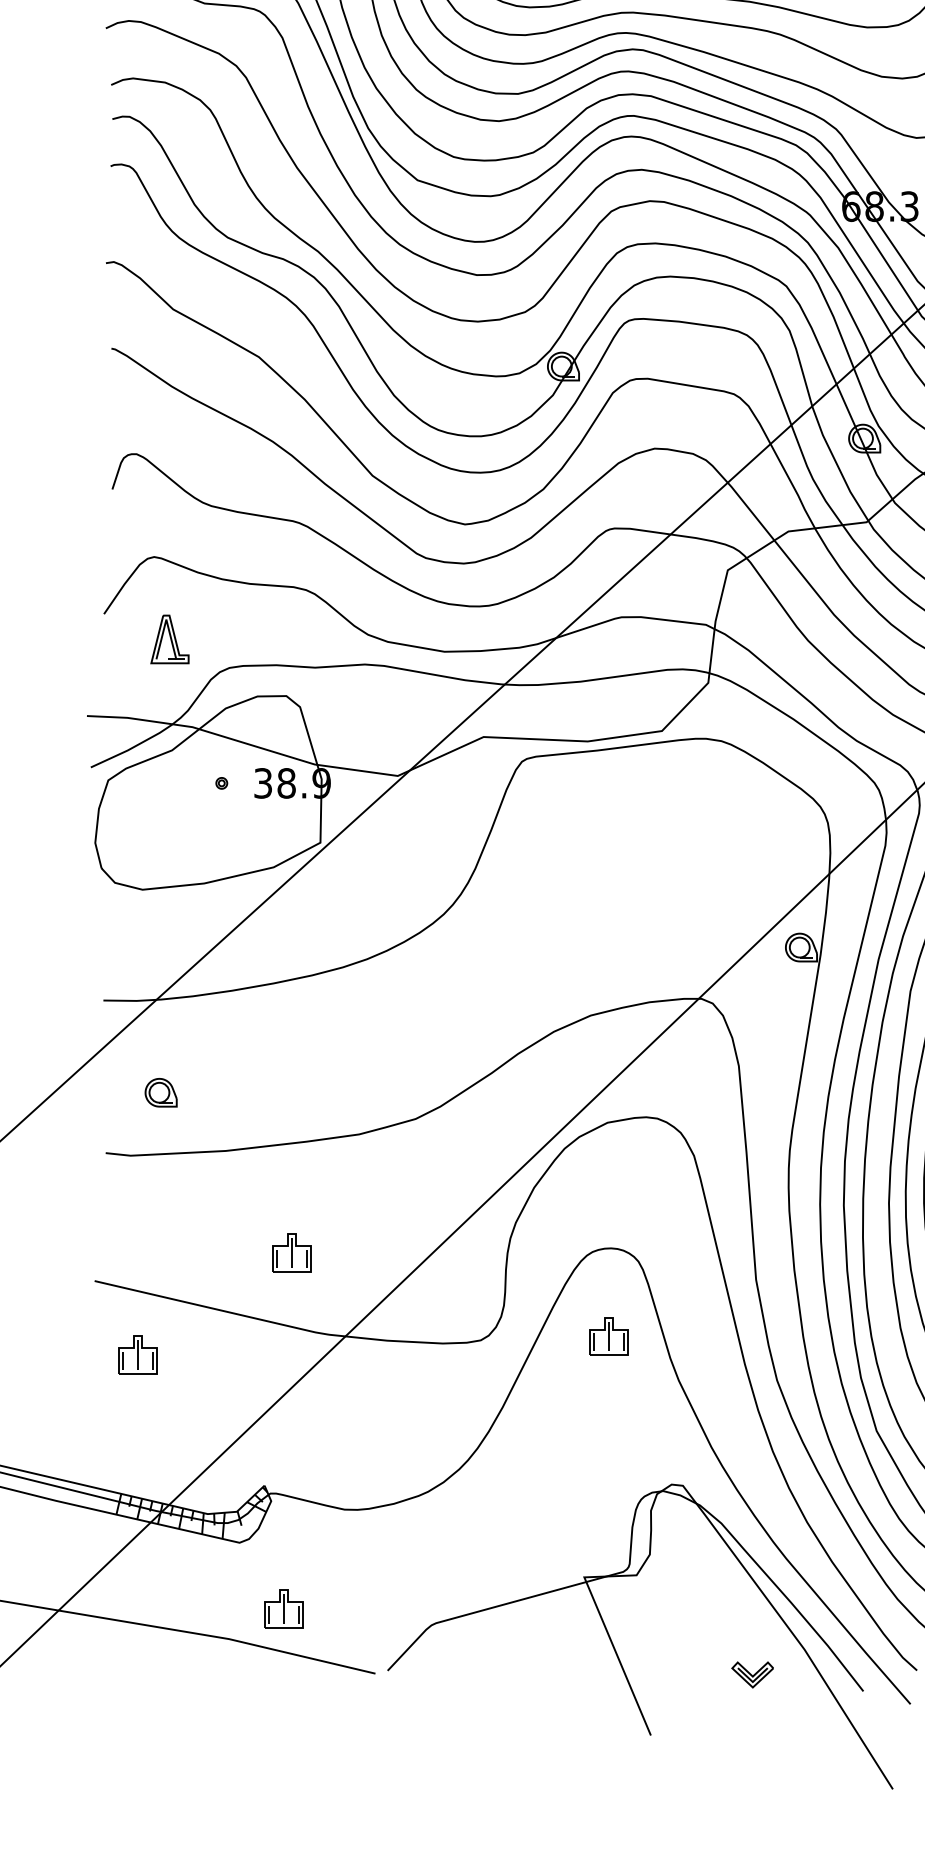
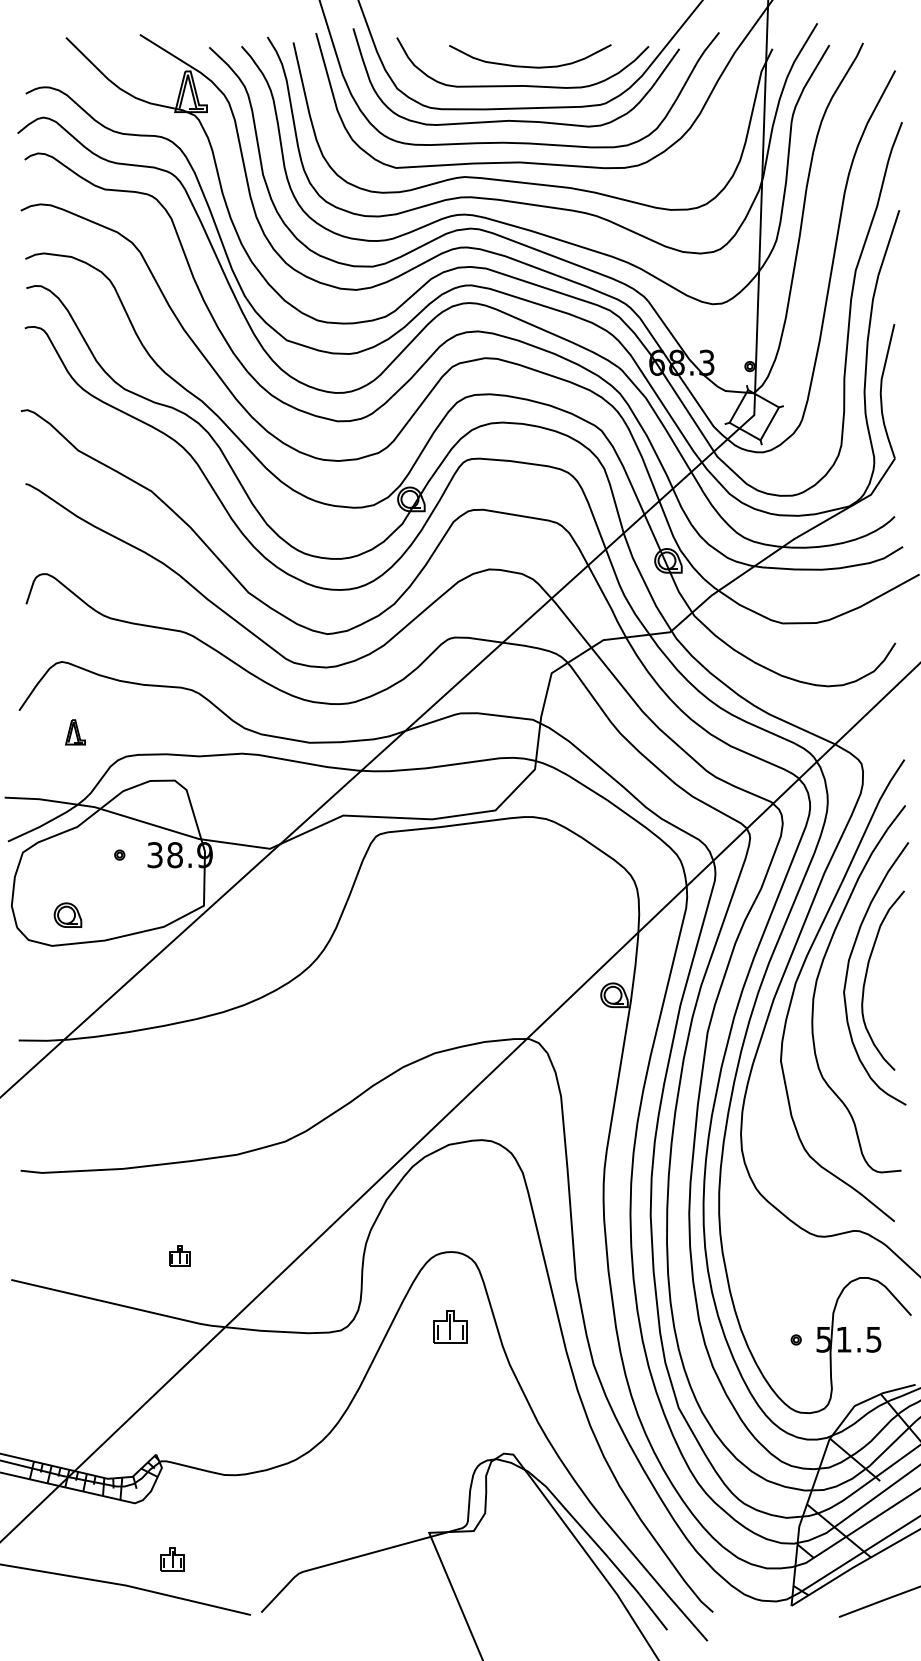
part: (169, 639) -> (75, 732), size x0.6
part: (160, 1091) -> (67, 914), moved
part: (291, 1252) -> (179, 1255), size x0.6
part: (137, 1354) -> (47, 1342), removed
part: (283, 1608) -> (172, 1559), size x0.7
part: (752, 1674) -> (572, 1615), removed

